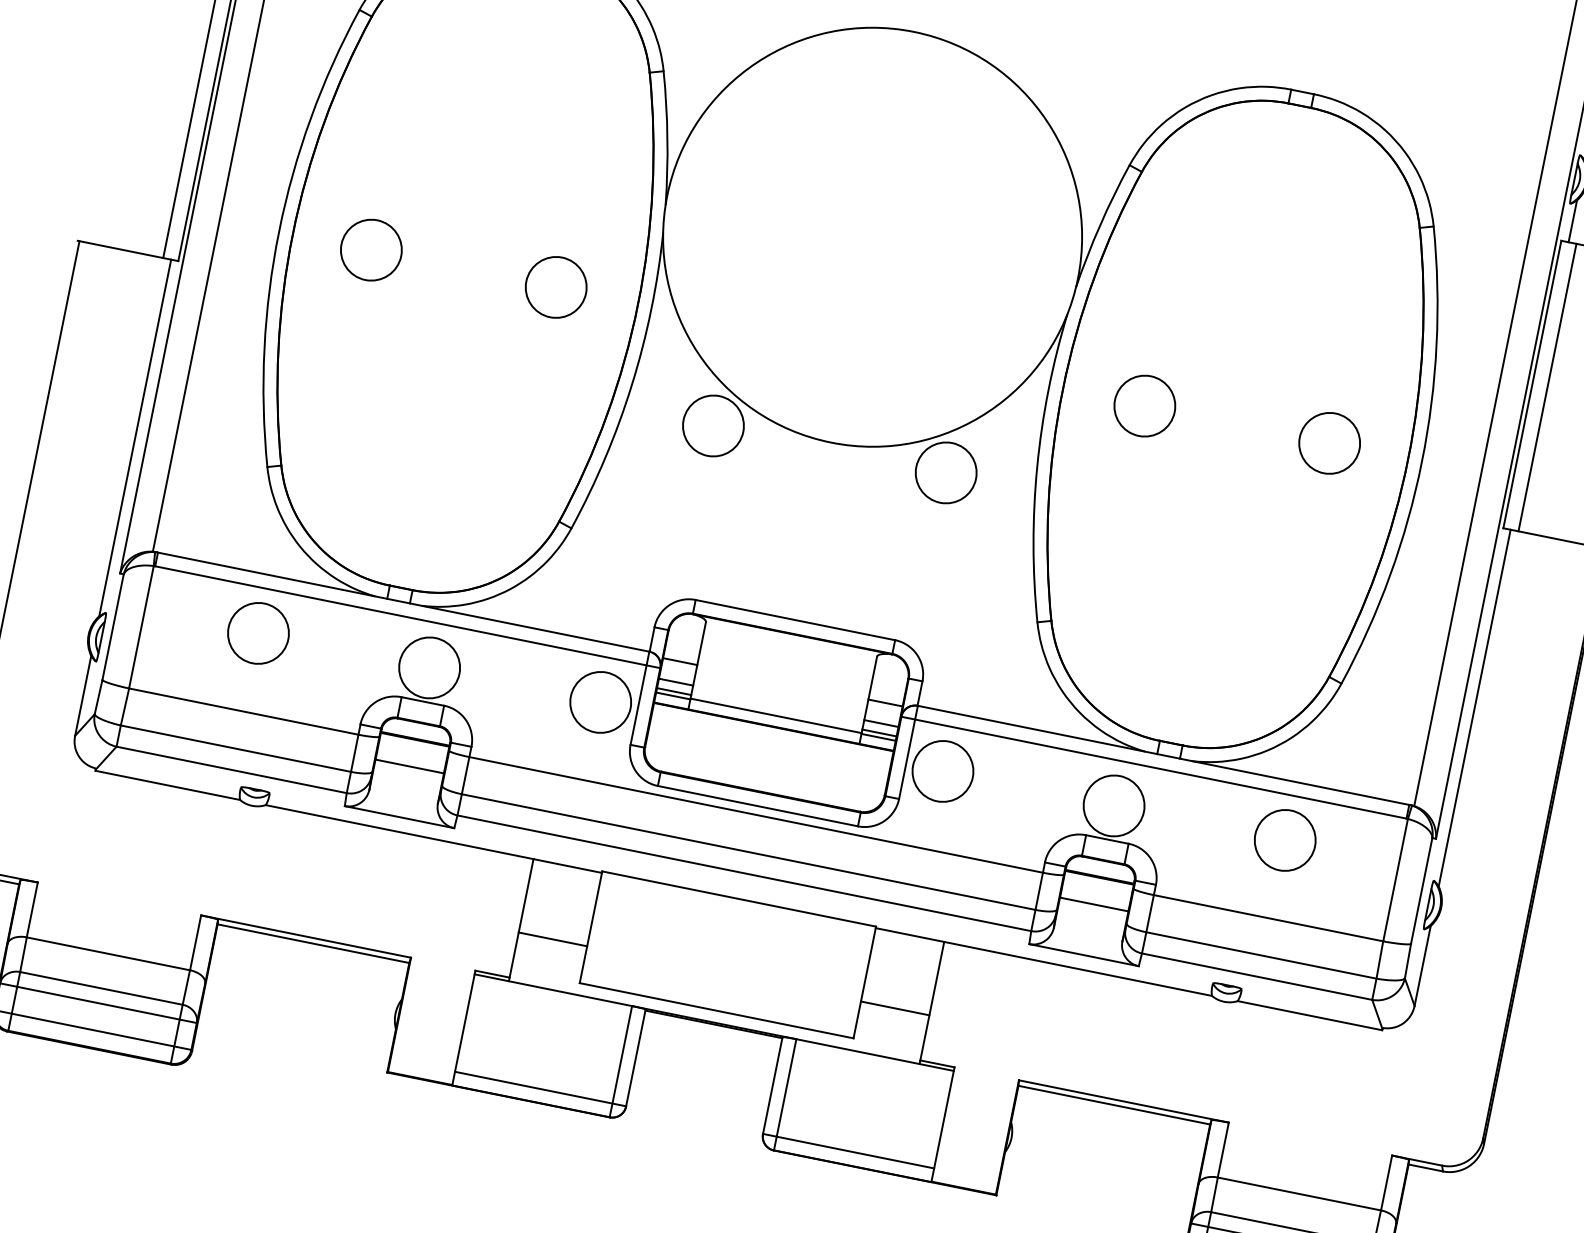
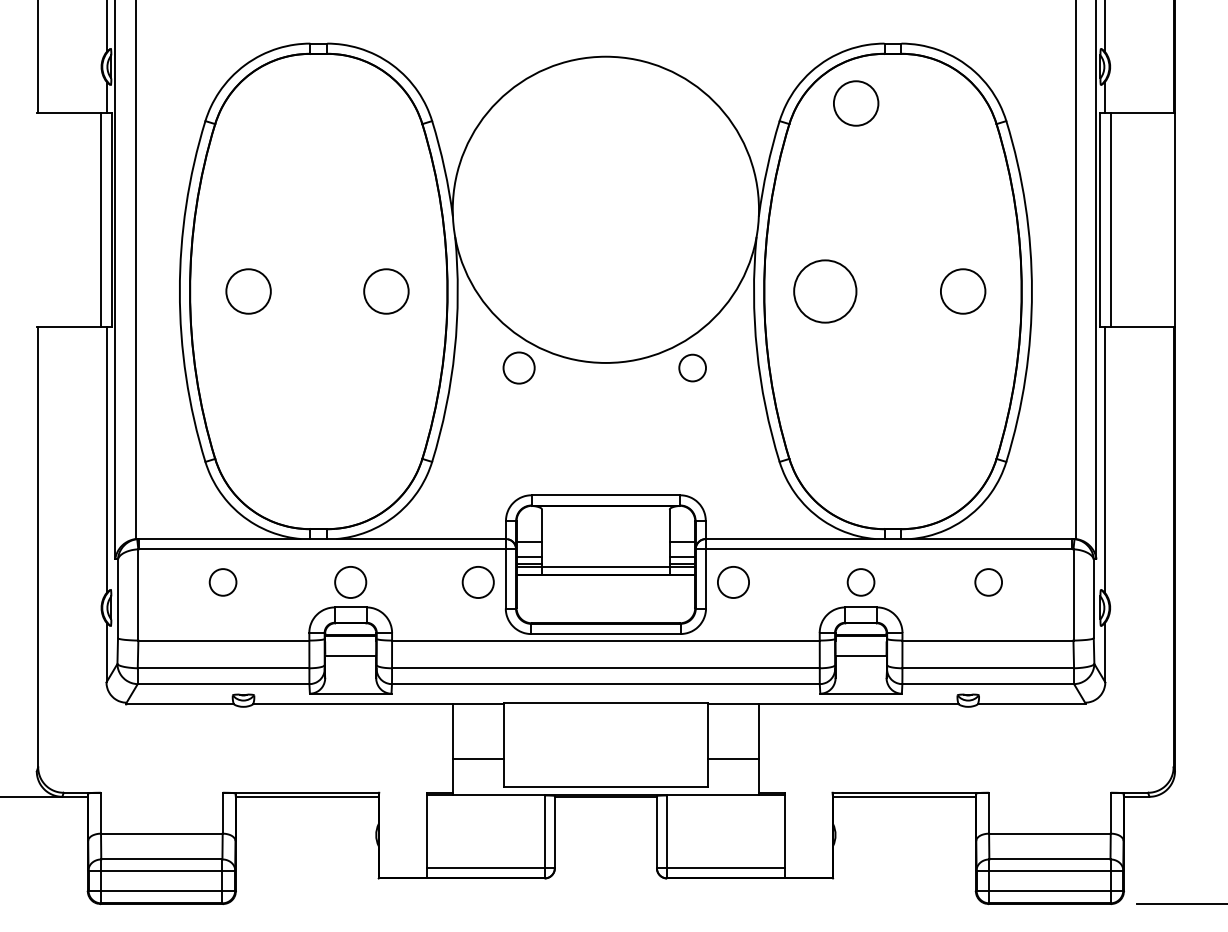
circle: (1237, 162) -> (856, 103), added
circle: (1145, 406) -> (825, 291), size x1.4
circle: (712, 425) -> (518, 367), size x0.7
circle: (946, 472) -> (692, 367), size x0.6
circle: (257, 633) -> (222, 582), size x0.6
circle: (429, 667) -> (350, 582), size x0.7
circle: (600, 702) -> (478, 582), size x0.7
circle: (942, 771) -> (733, 582), size x0.7
circle: (1113, 805) -> (860, 582), size x0.6
circle: (1284, 840) -> (988, 582), size x0.6

